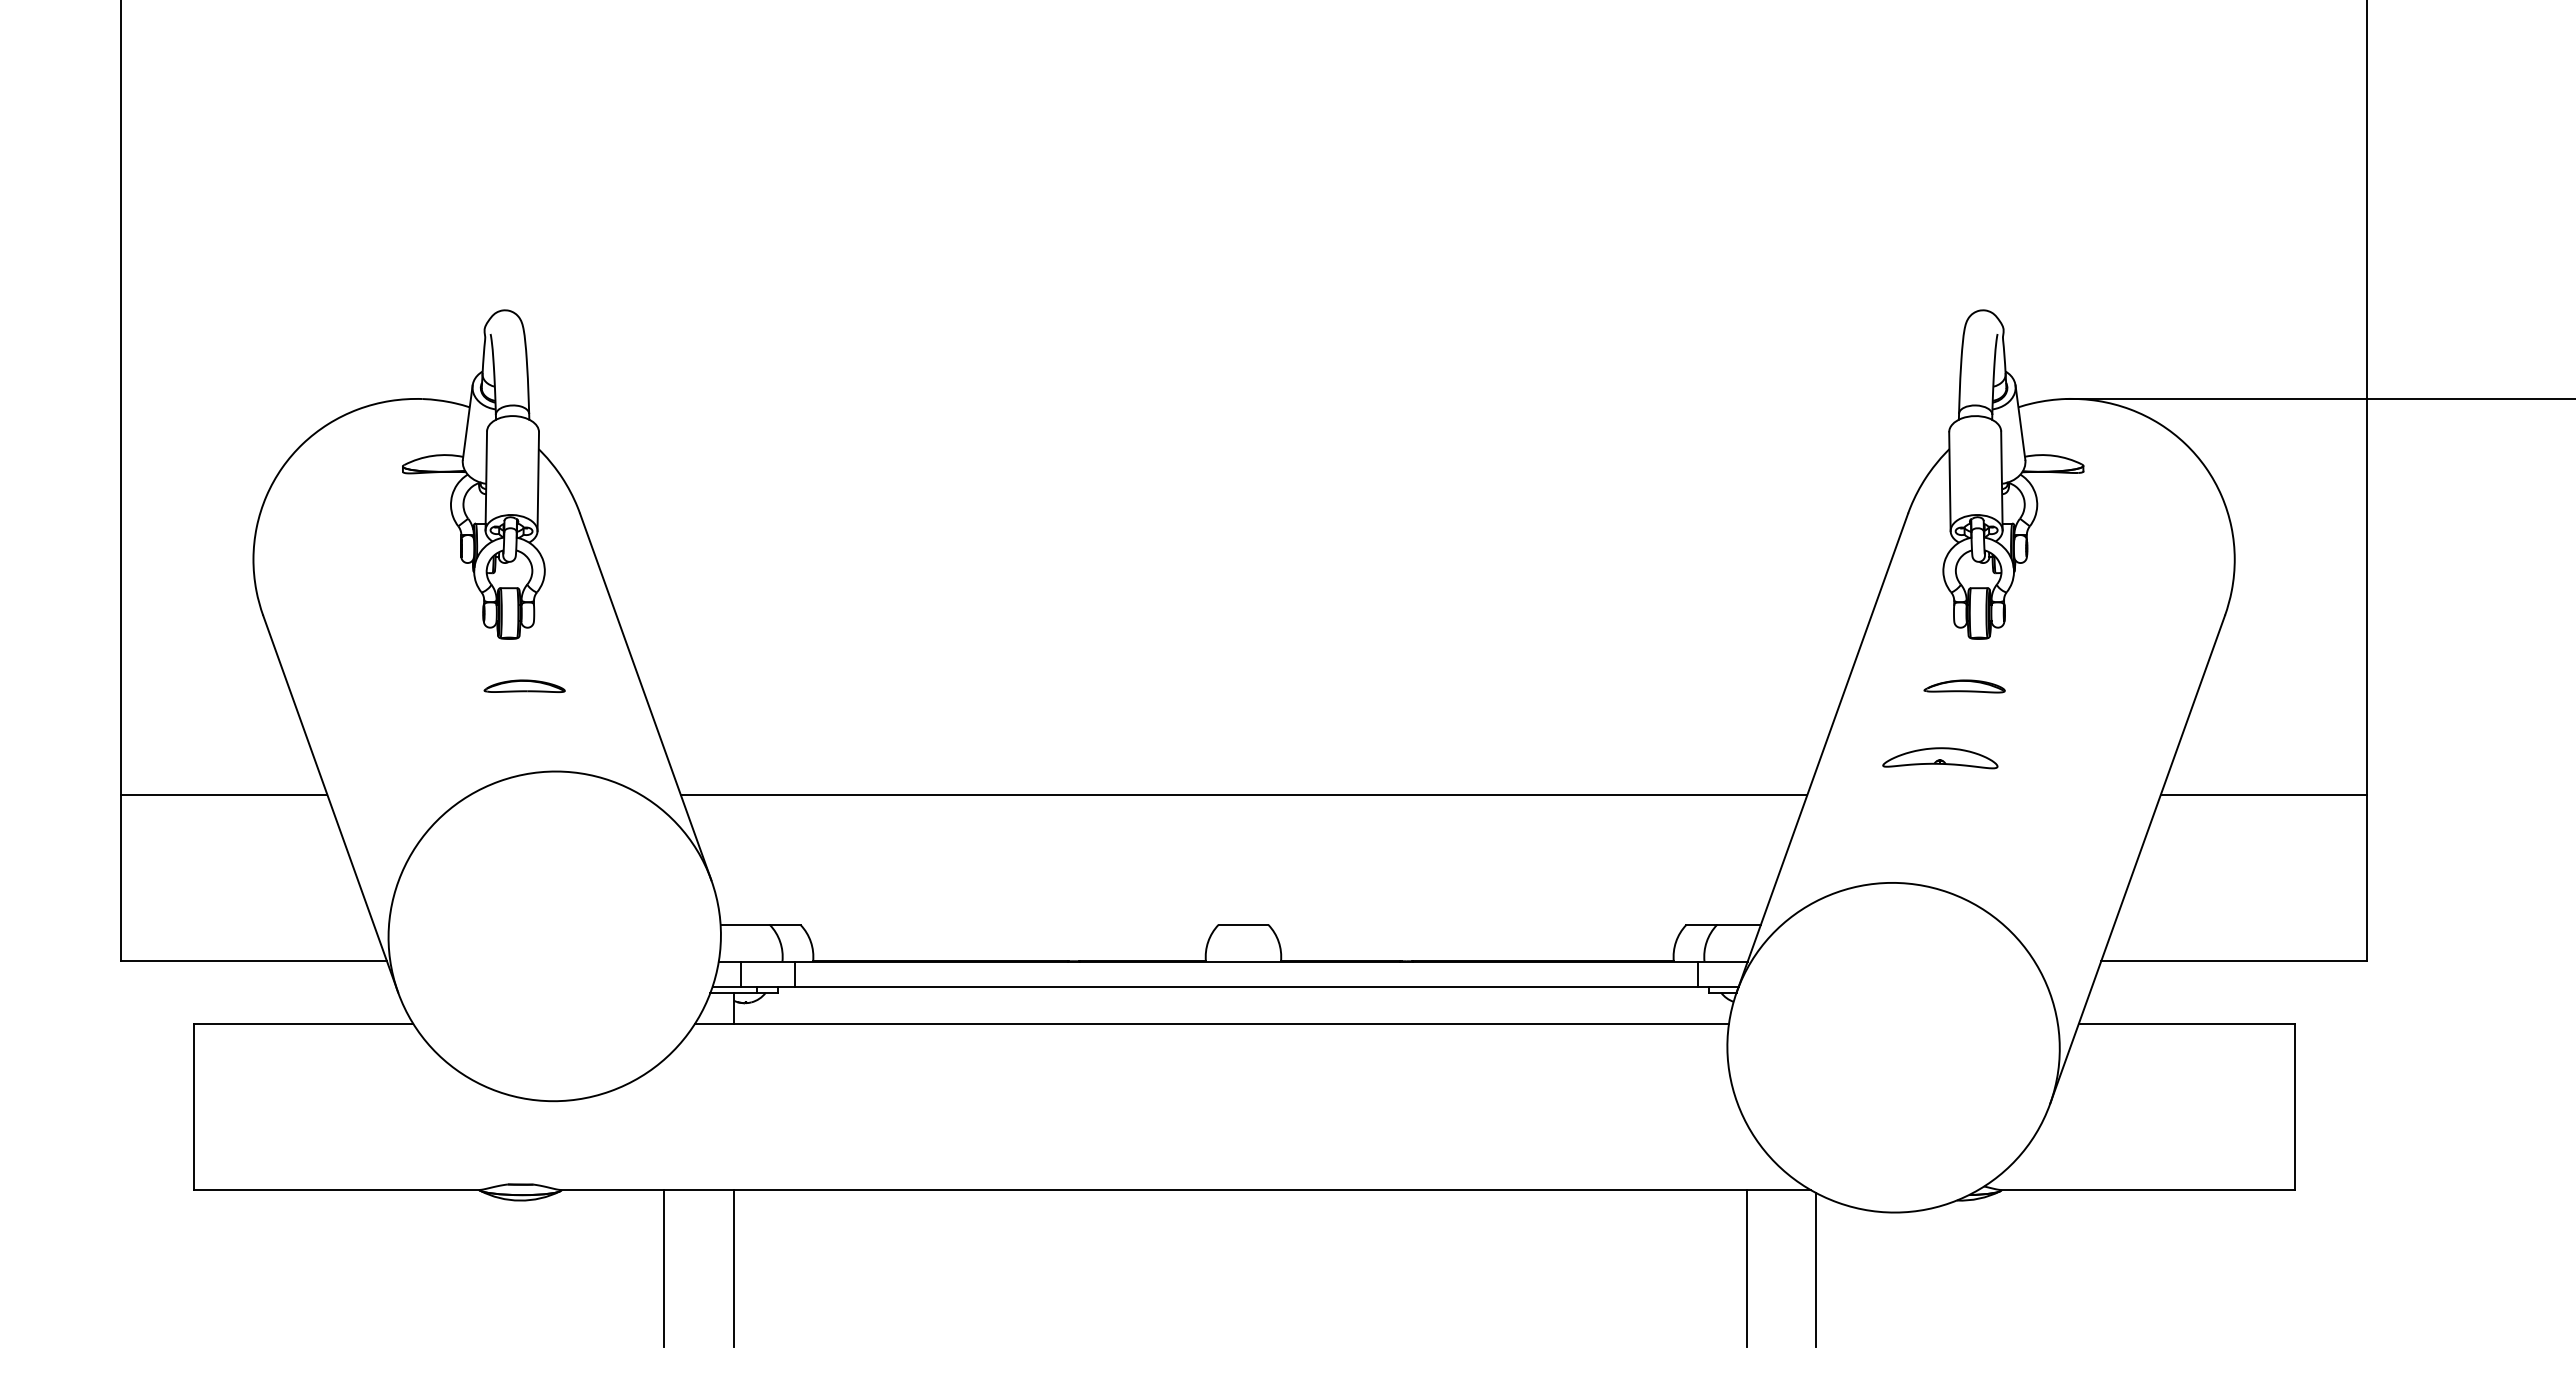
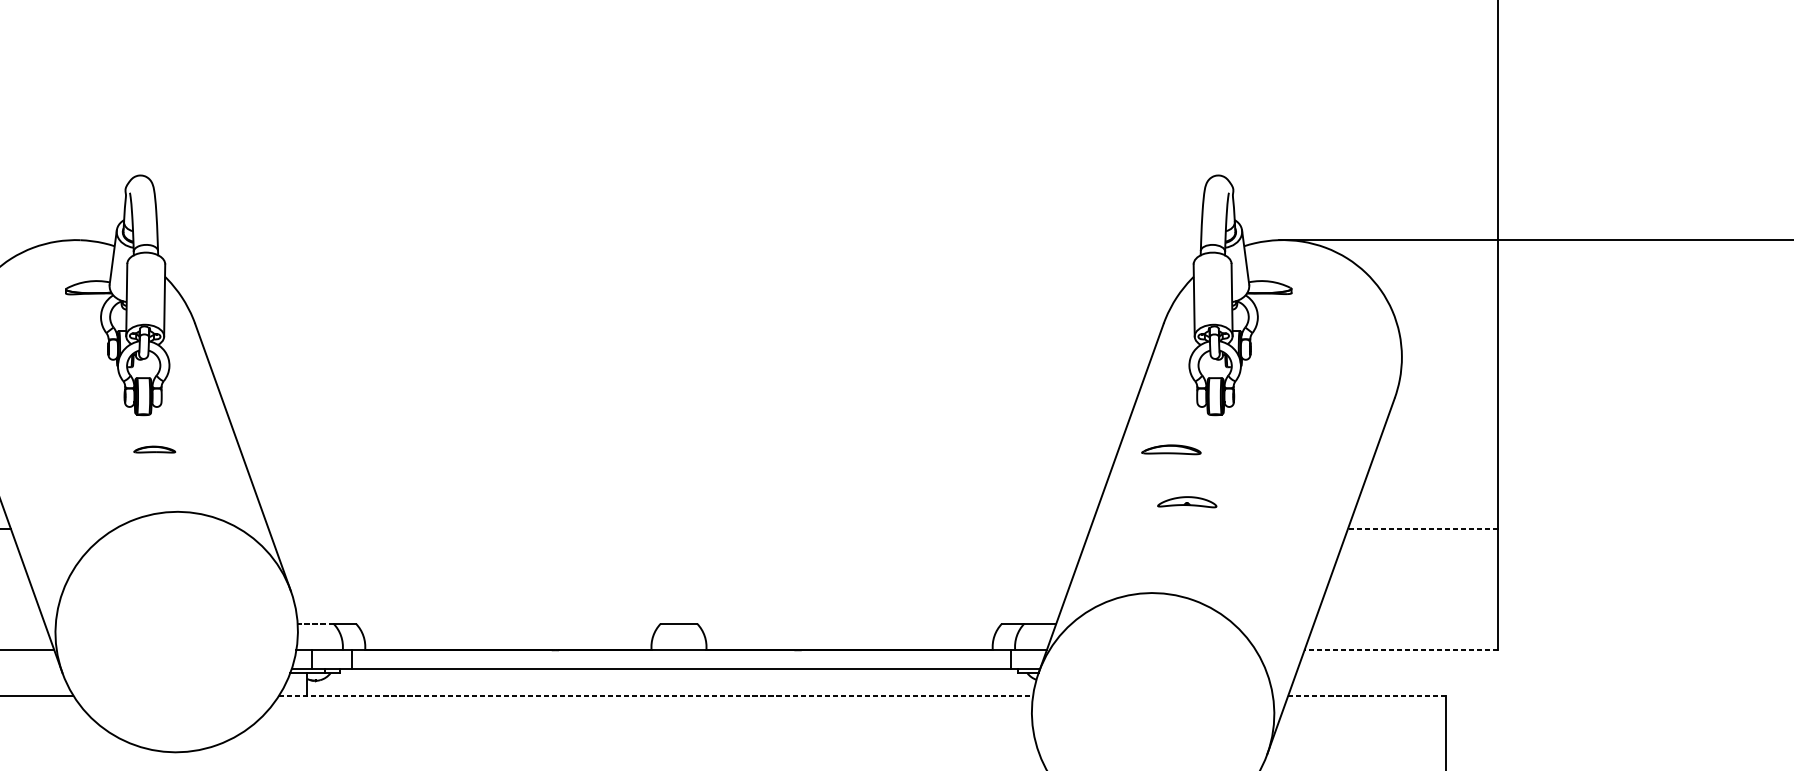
part: (524, 685) -> (154, 449), size x0.7
part: (1964, 686) -> (1171, 449), moved
part: (1940, 758) -> (1187, 502), size x0.7
line: (1243, 794) -> (679, 528), removed
line: (2263, 794) -> (1422, 528), solid -> dashed
line: (745, 924) -> (315, 623), solid -> dashed
line: (2234, 961) -> (1401, 650), solid -> dashed
line: (1212, 1023) -> (656, 695), solid -> dashed
line: (2187, 1023) -> (1367, 695), solid -> dashed

